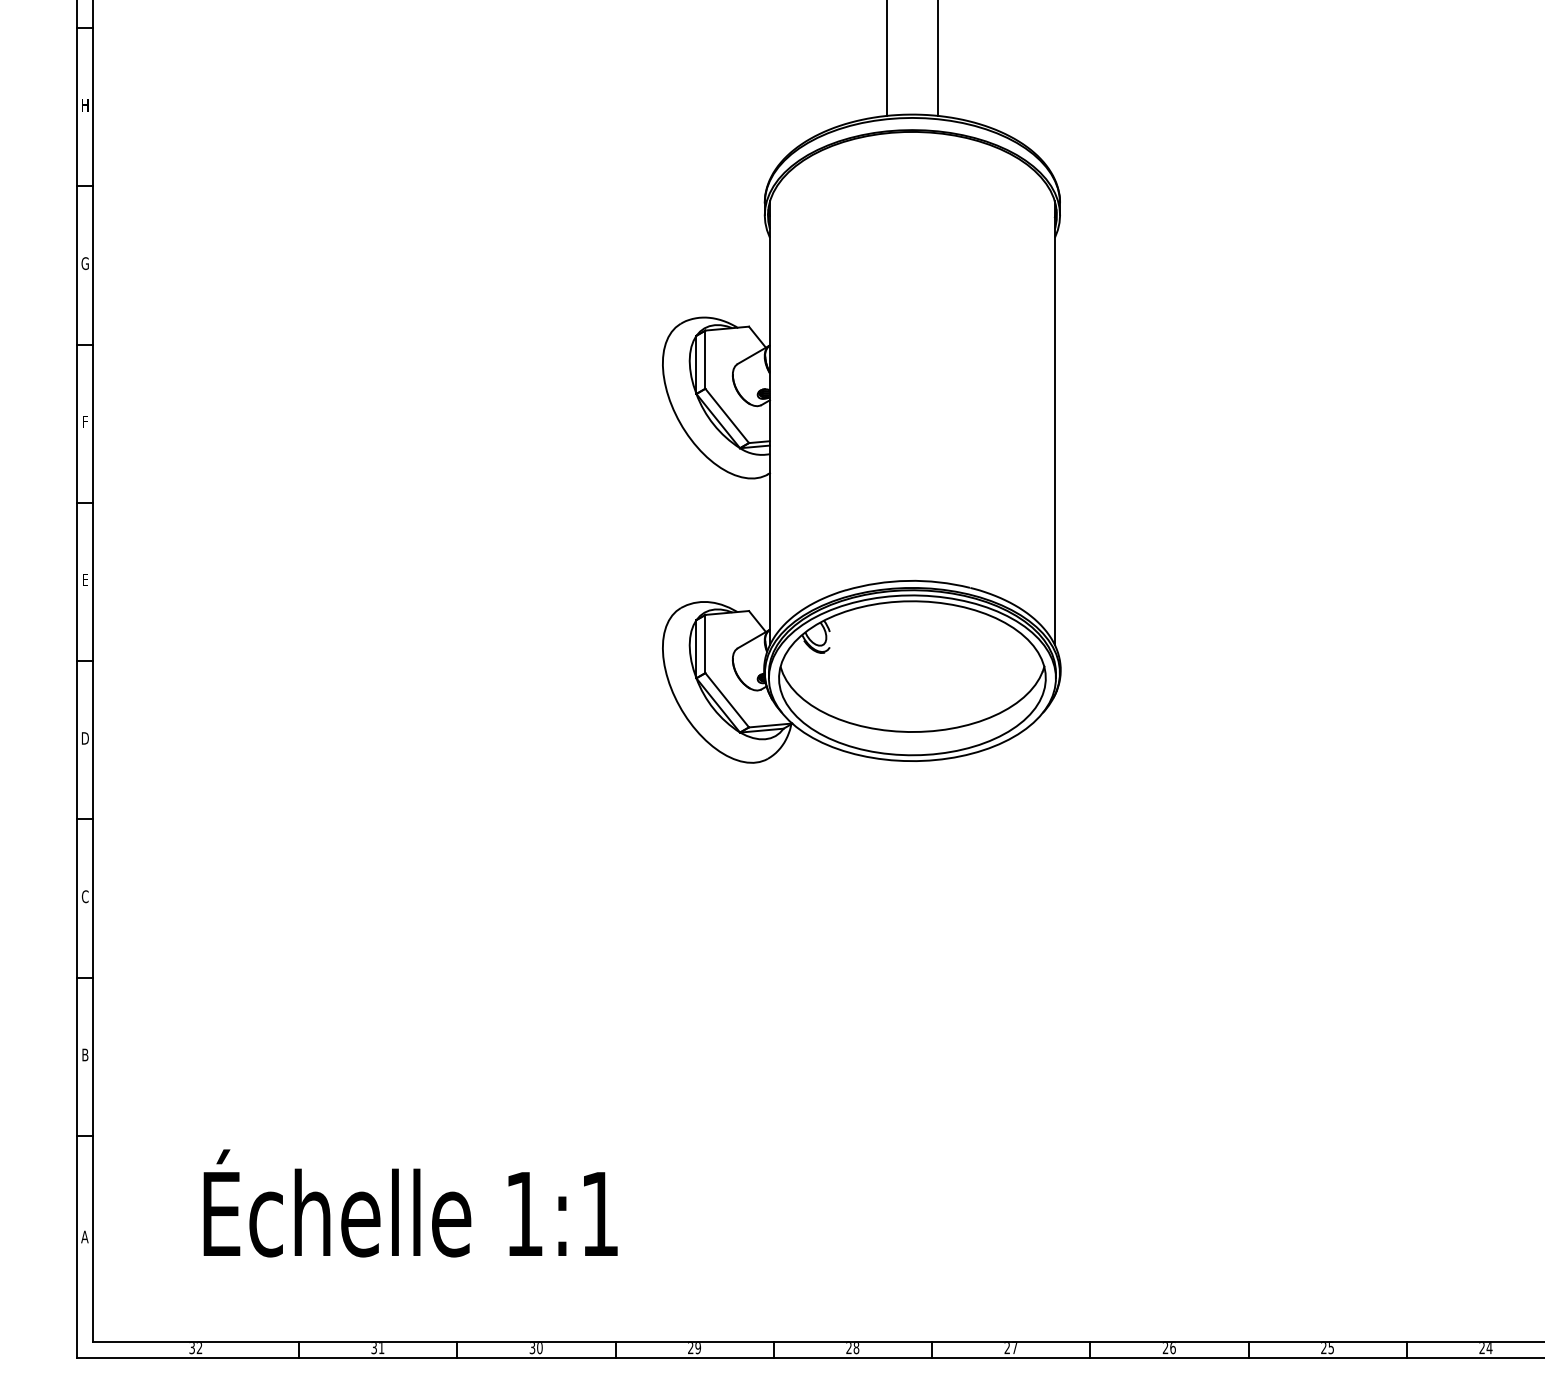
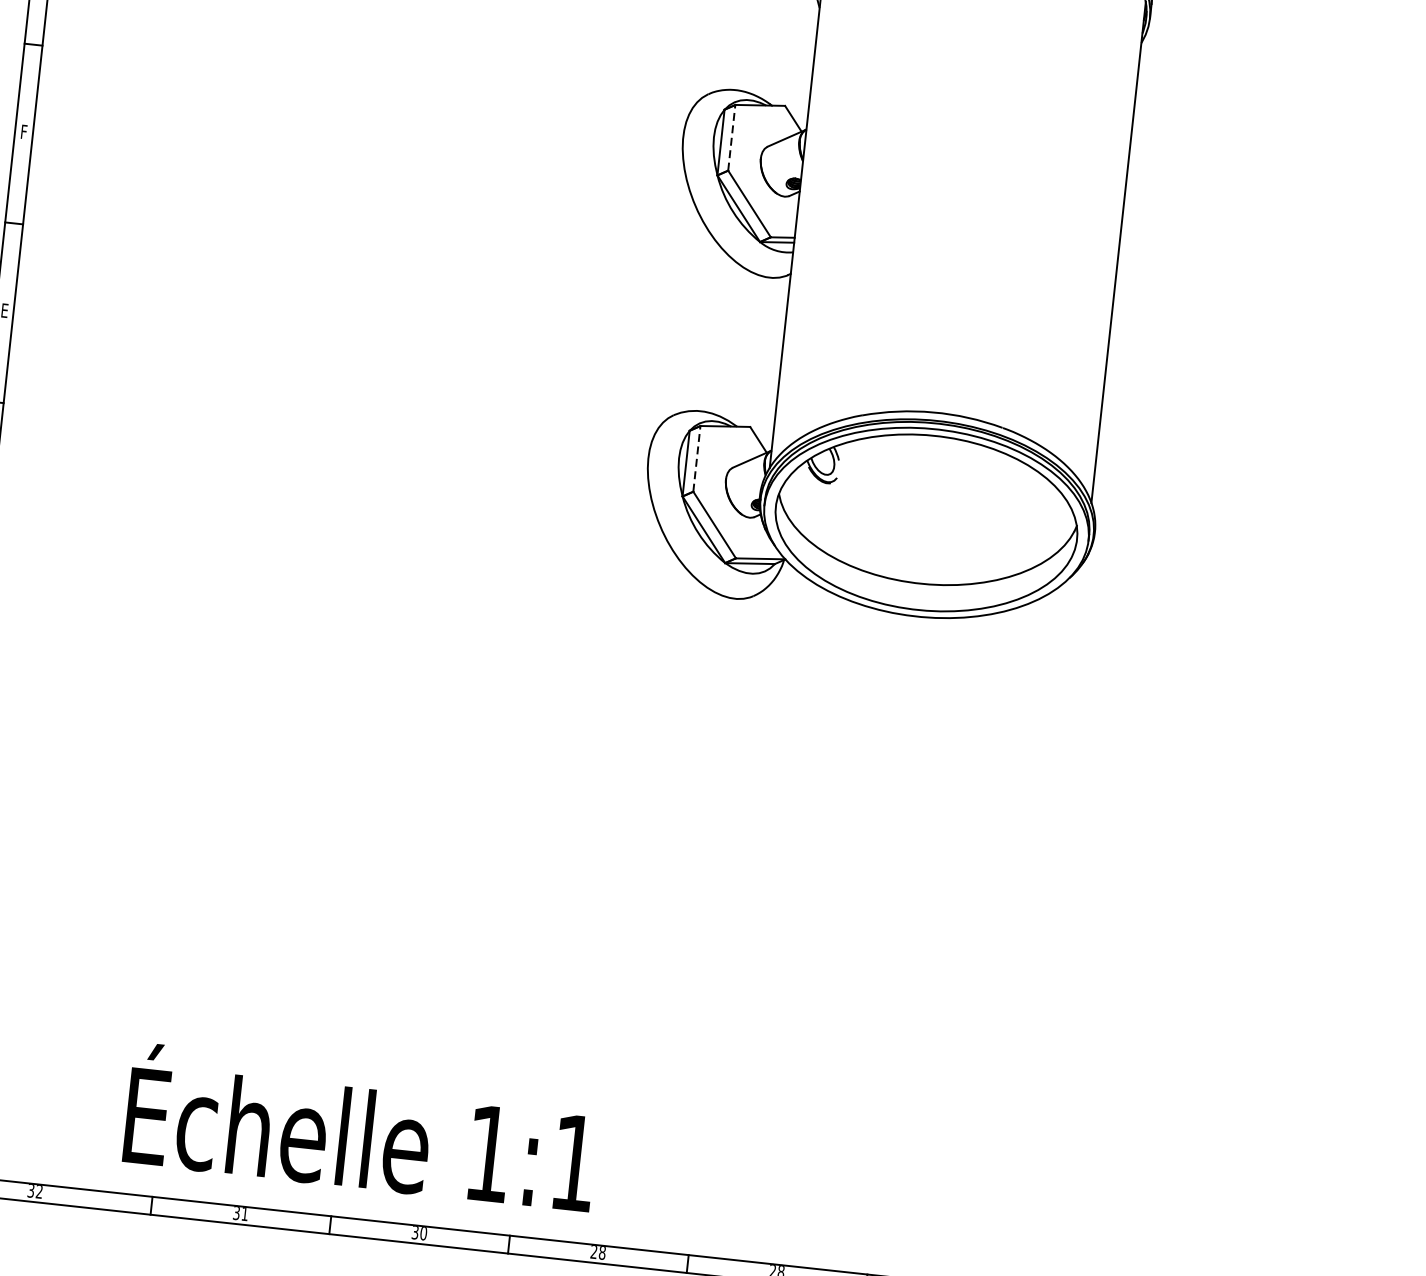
line: (705, 359) -> (731, 137), solid -> dashed
line: (705, 643) -> (697, 458), solid -> dashed
text: (410, 1203) -> (361, 1127), moved
text: (698, 1348) -> (602, 1253), 29 -> 28

